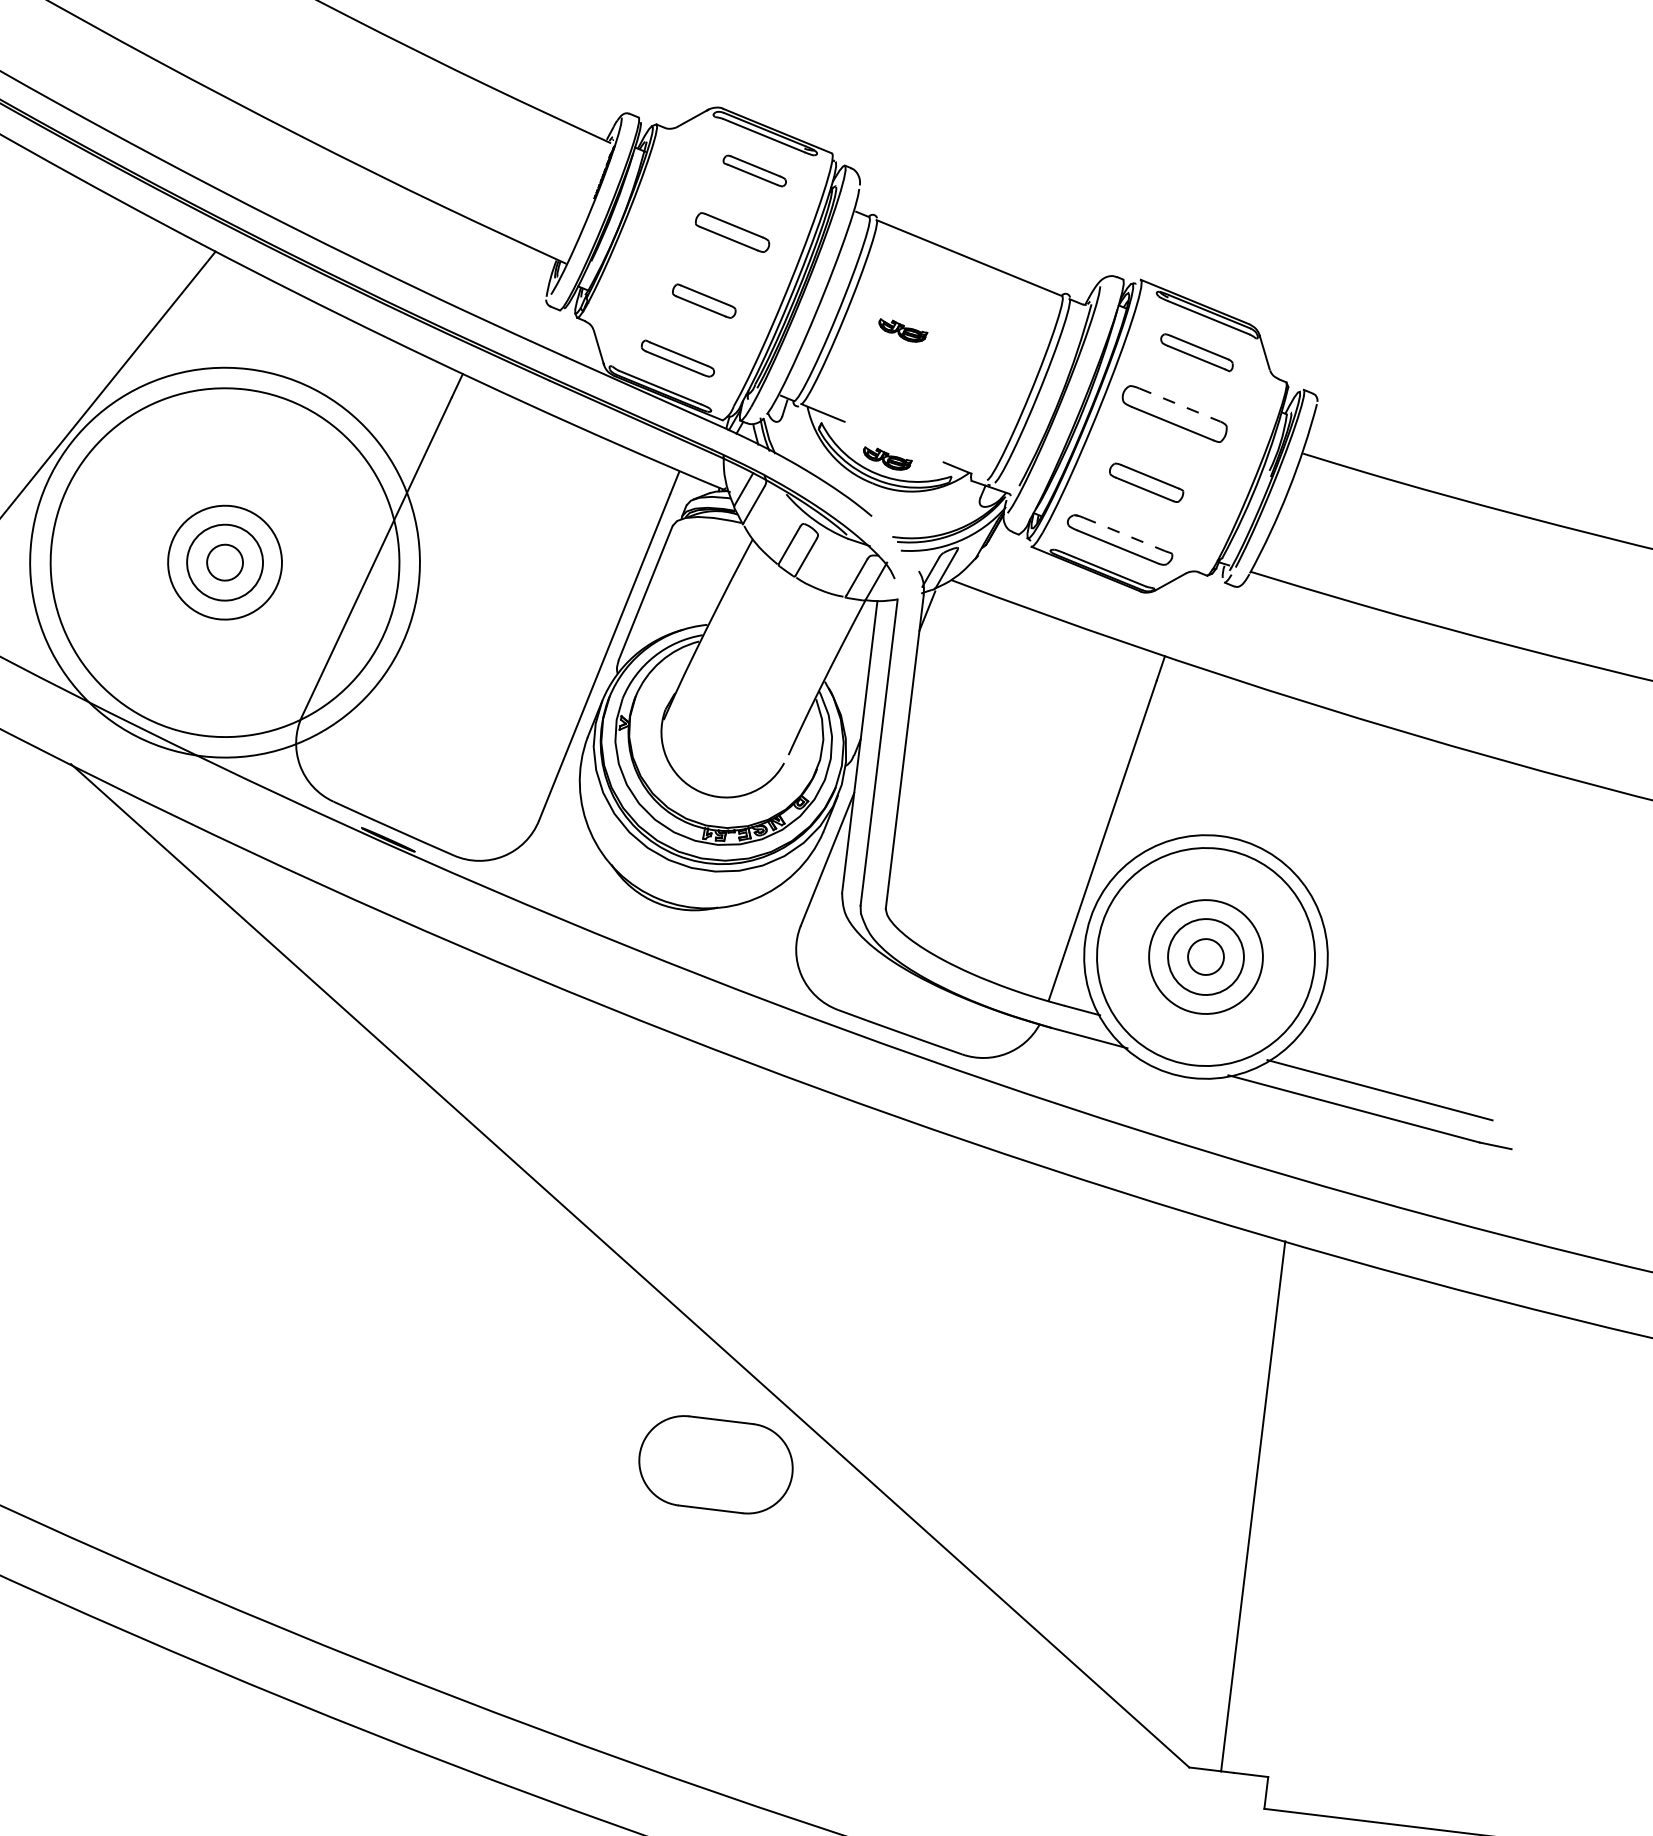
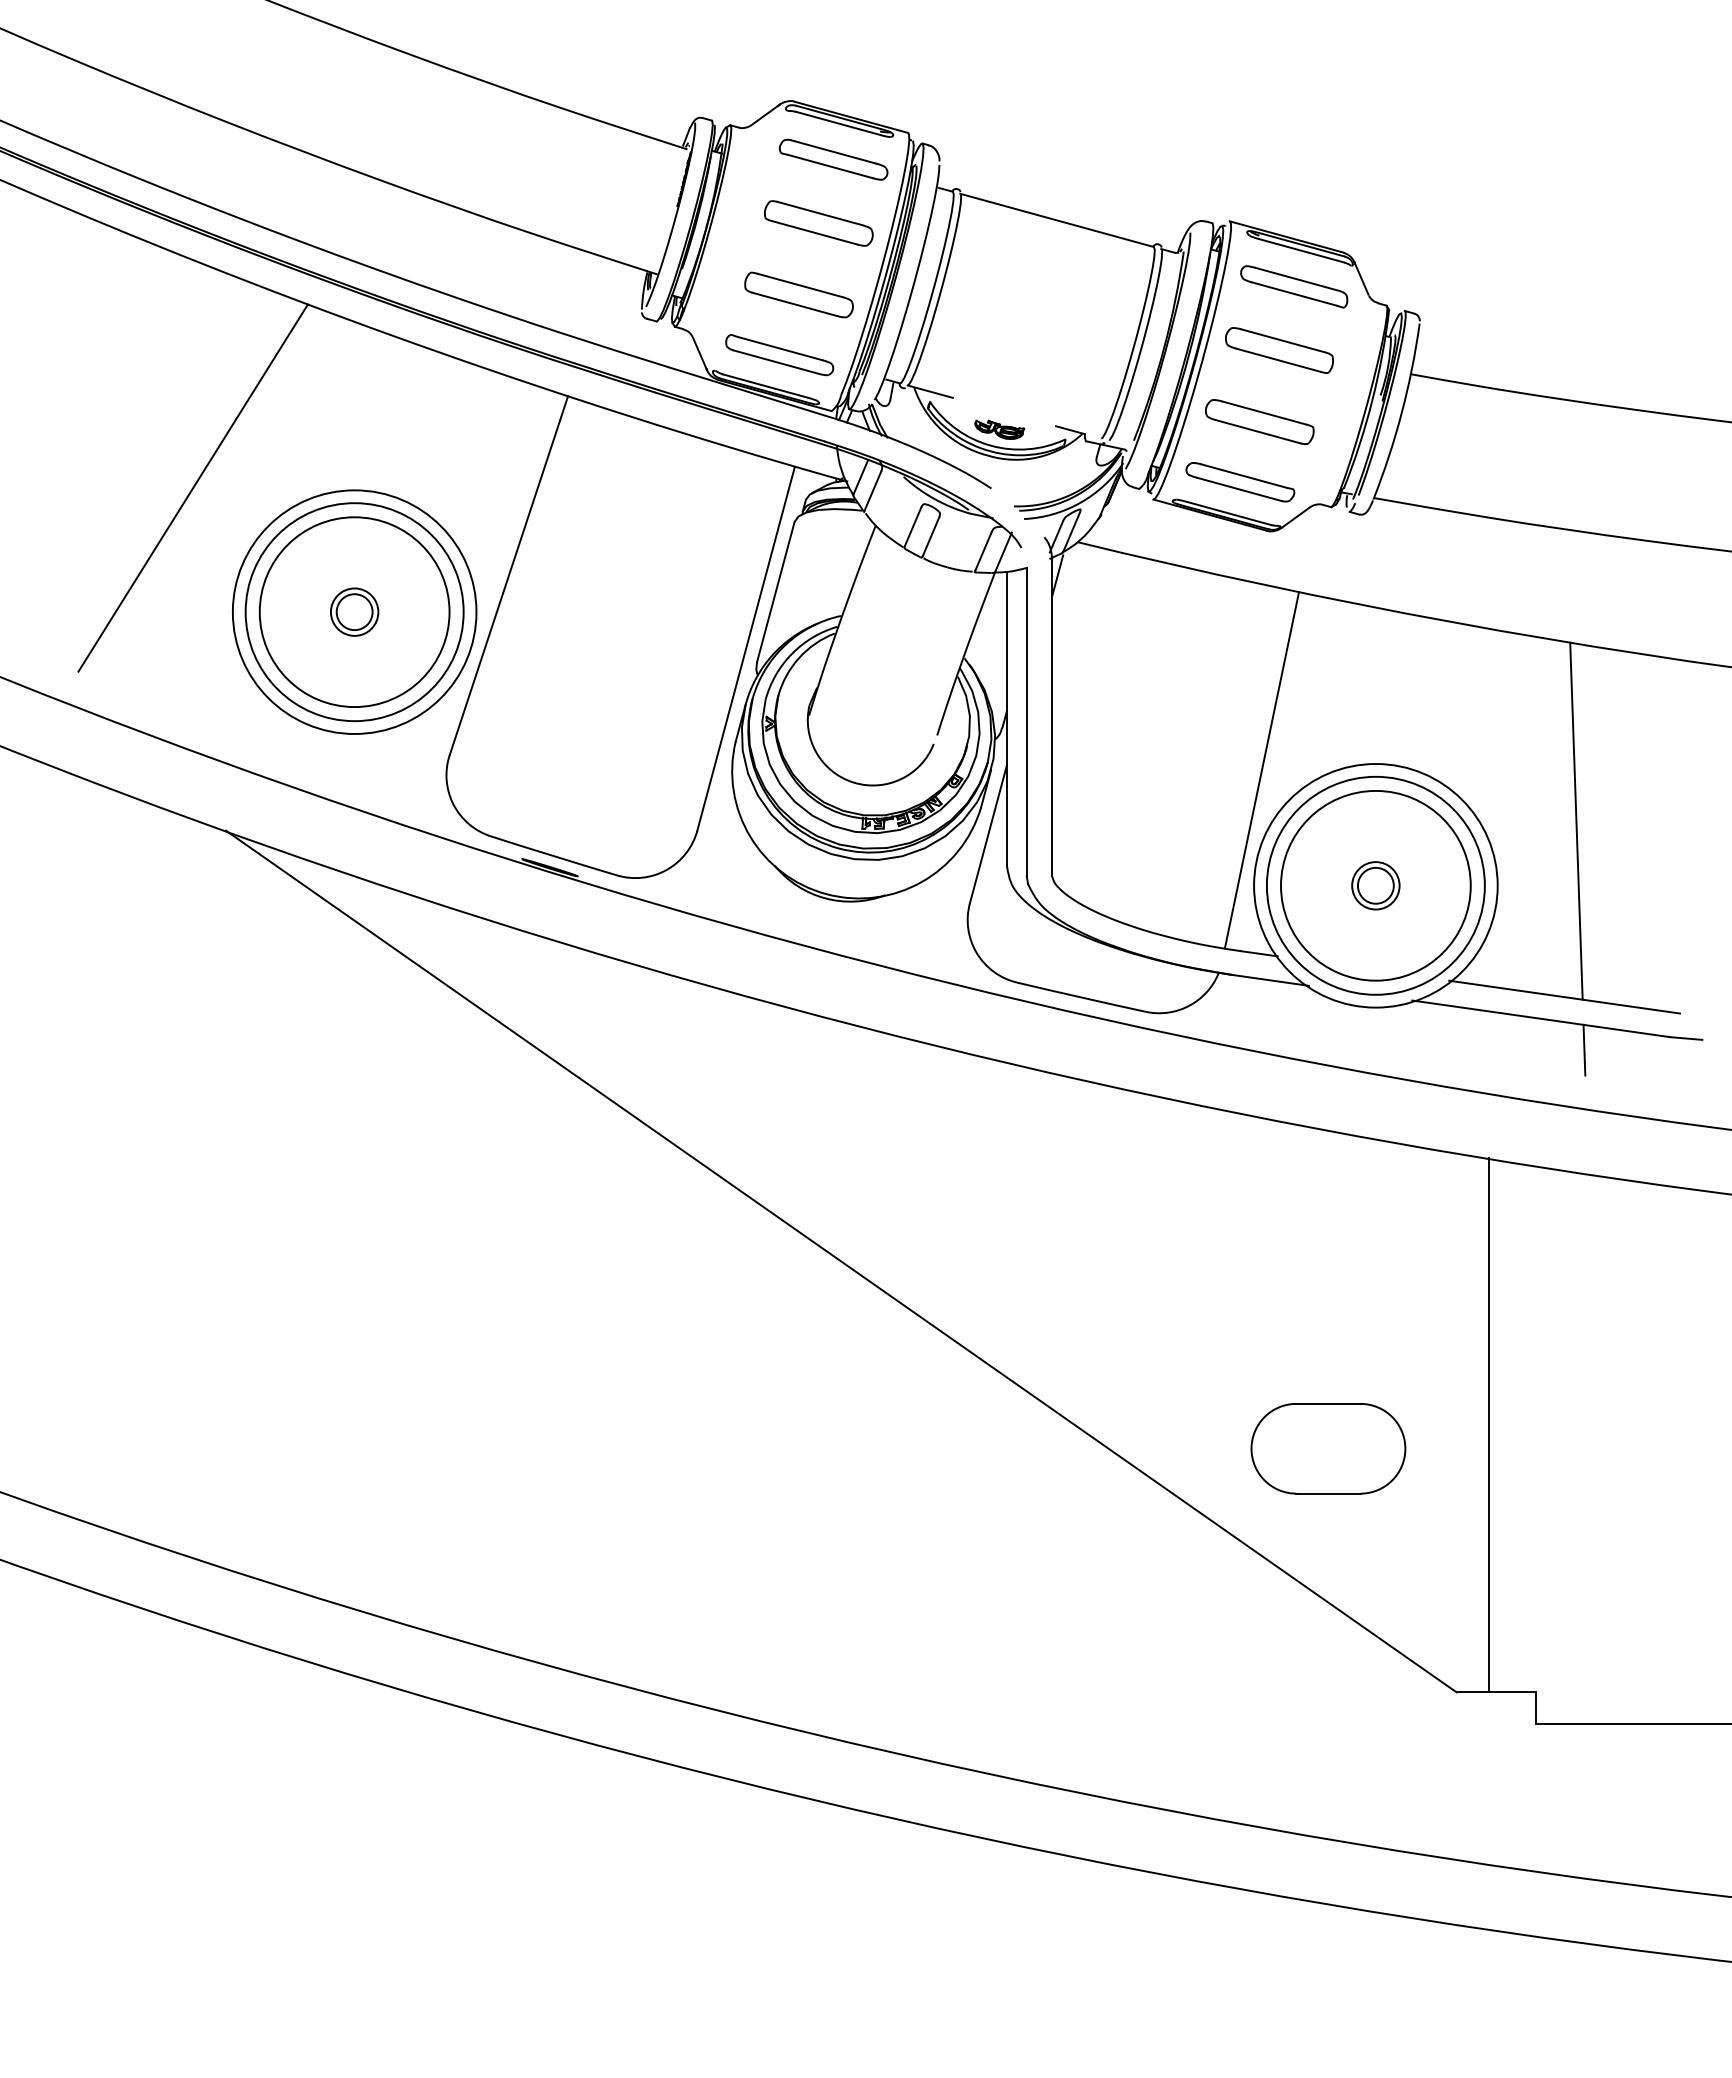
part: (754, 170) -> (833, 159), size x1.67
part: (732, 232) -> (818, 223), size x1.43
part: (703, 300) -> (798, 294), size x1.67
part: (902, 330) -> (999, 300), removed
part: (1197, 352) -> (1294, 286), size x1.43
part: (677, 358) -> (779, 355), size x1.43
line: (1179, 404) -> (1283, 340), dashed -> solid
part: (1146, 483) -> (1259, 422), size x1.43
line: (1124, 534) -> (1244, 476), dashed -> solid
circle: (224, 561) -> (354, 611), size x0.62
circle: (224, 561) -> (354, 611), size x0.62
circle: (224, 562) -> (354, 612), size x0.62
circle: (224, 562) -> (354, 612), size x1.67
line: (1413, 916) -> (1576, 820), added
circle: (1205, 956) -> (1375, 885), size x0.62
circle: (1205, 956) -> (1375, 885), size x1.67
line: (1393, 1144) -> (1584, 1049), added
part: (716, 1464) -> (1328, 1448), moved

